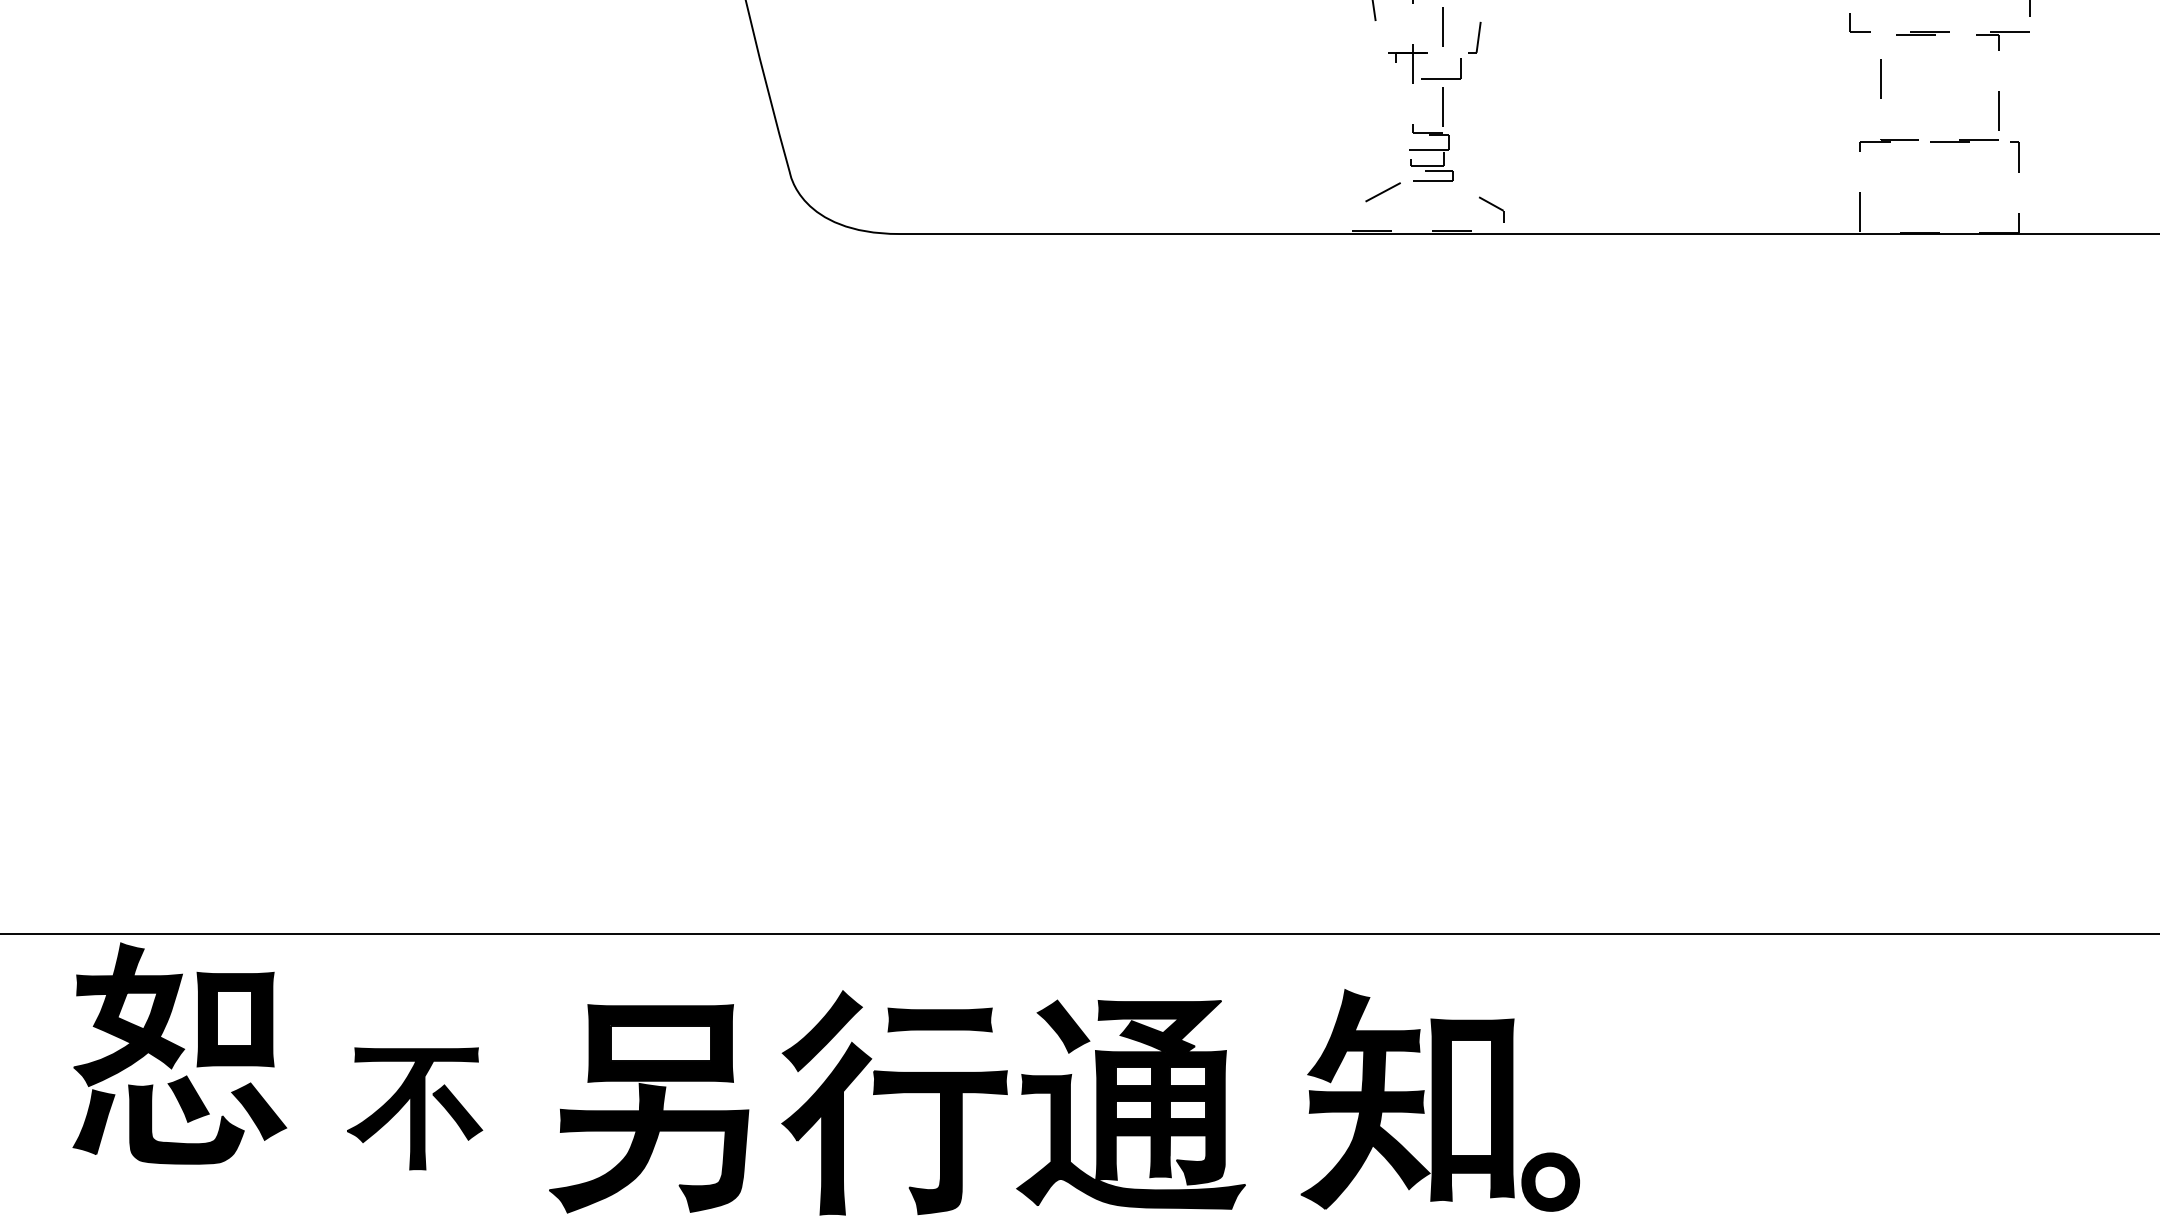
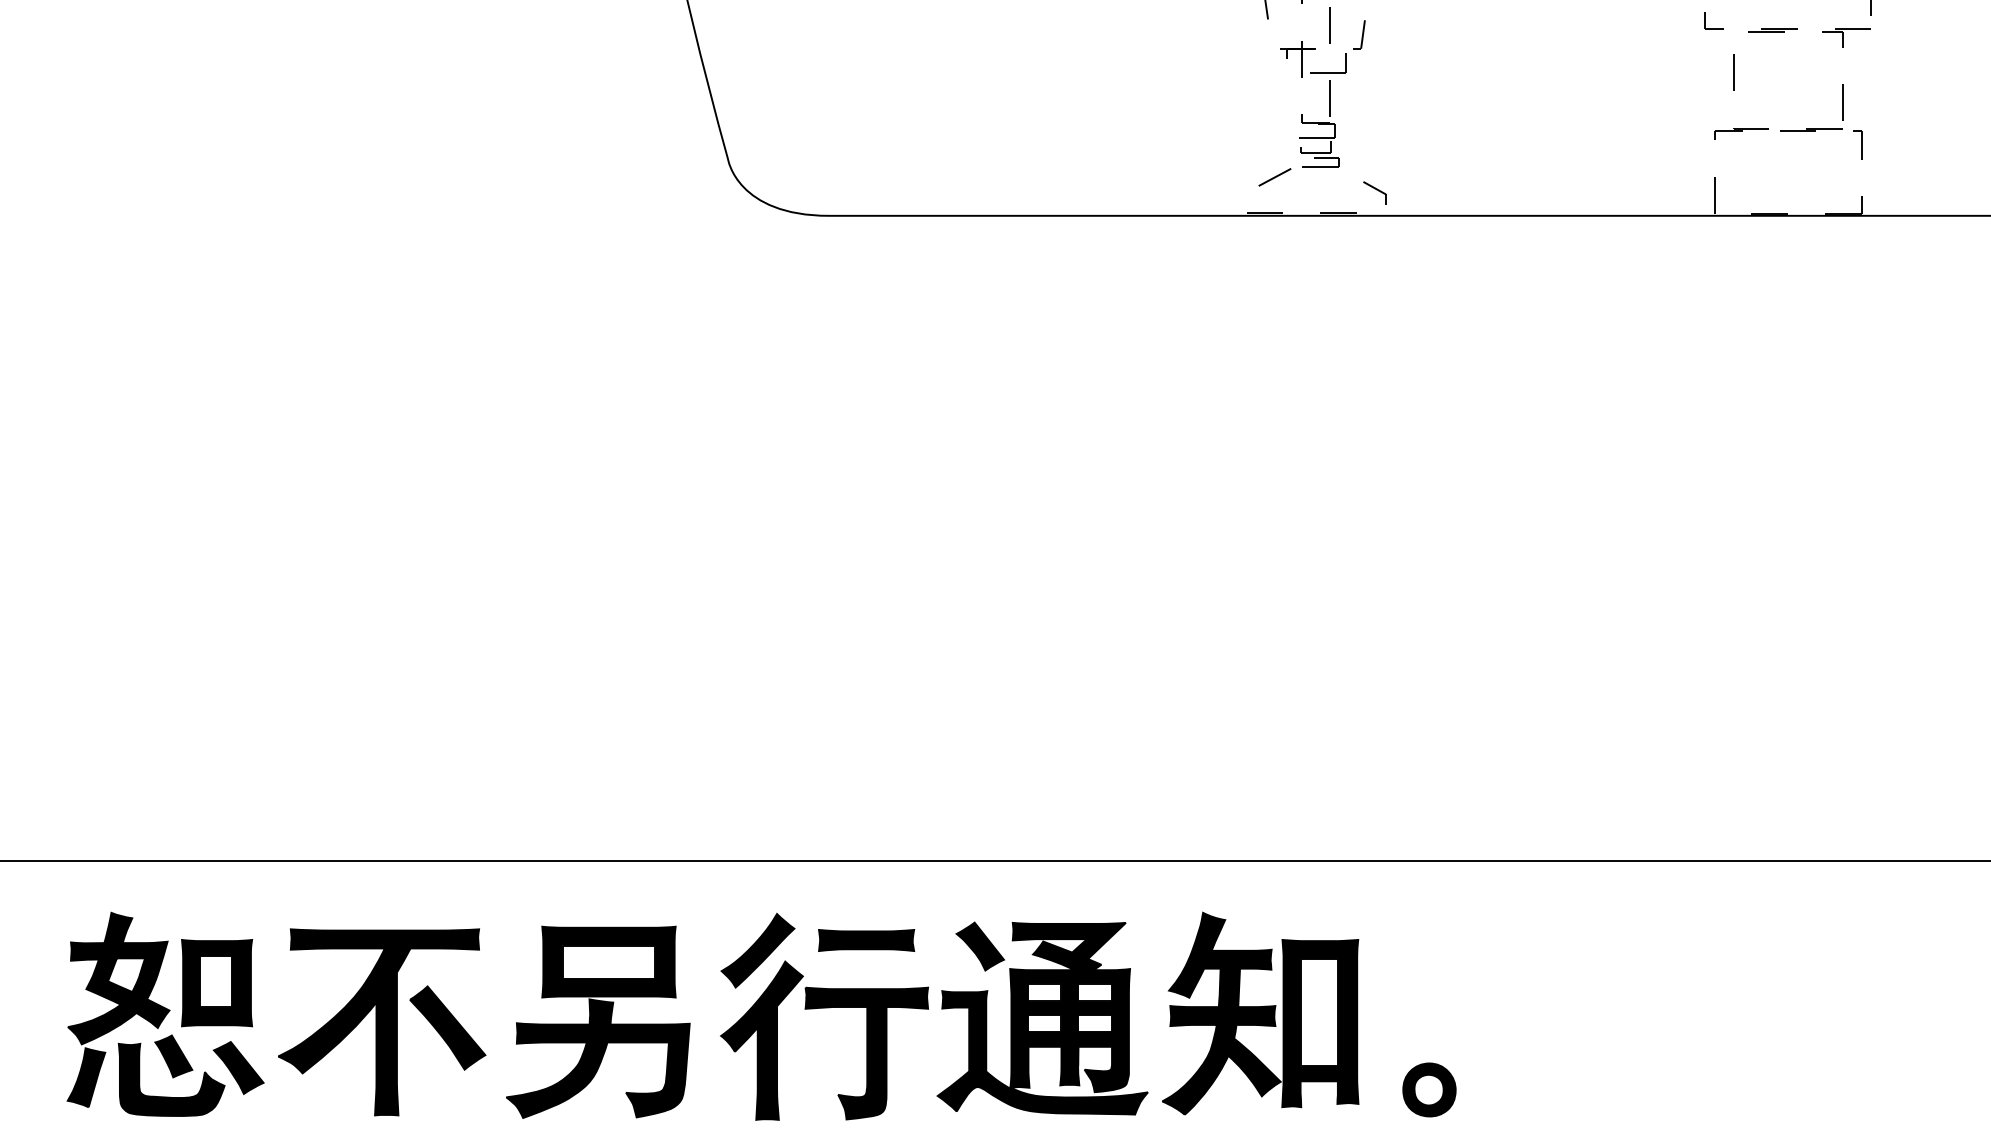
part: (179, 1052) -> (165, 1013), moved
part: (1407, 1099) -> (1260, 1013), moved
part: (415, 1108) -> (382, 1022), size x1.67

